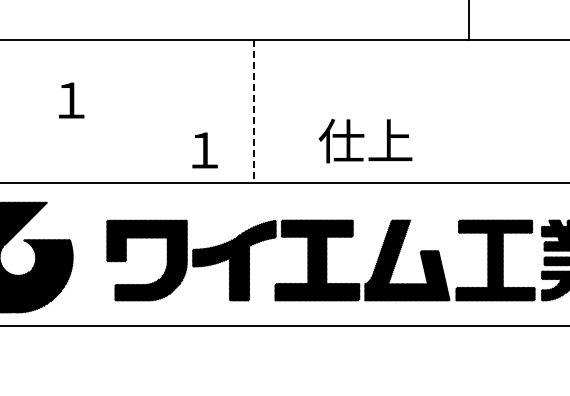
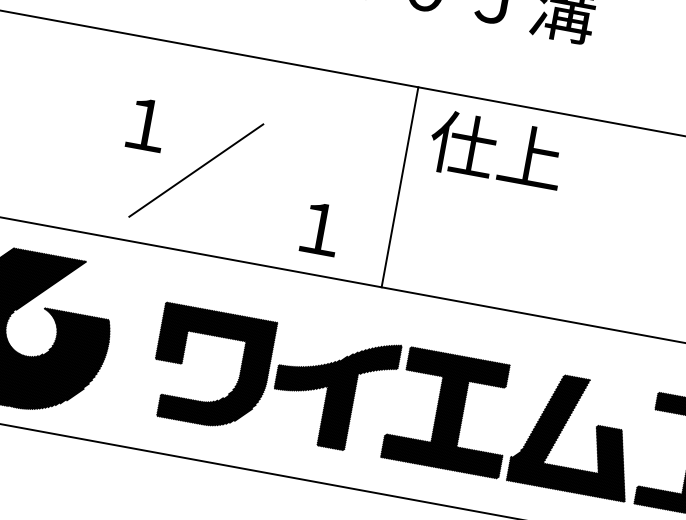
line: (254, 112) -> (399, 188), dashed -> solid
line: (111, 125) -> (196, 170), added
text: (365, 141) -> (496, 151), moved

